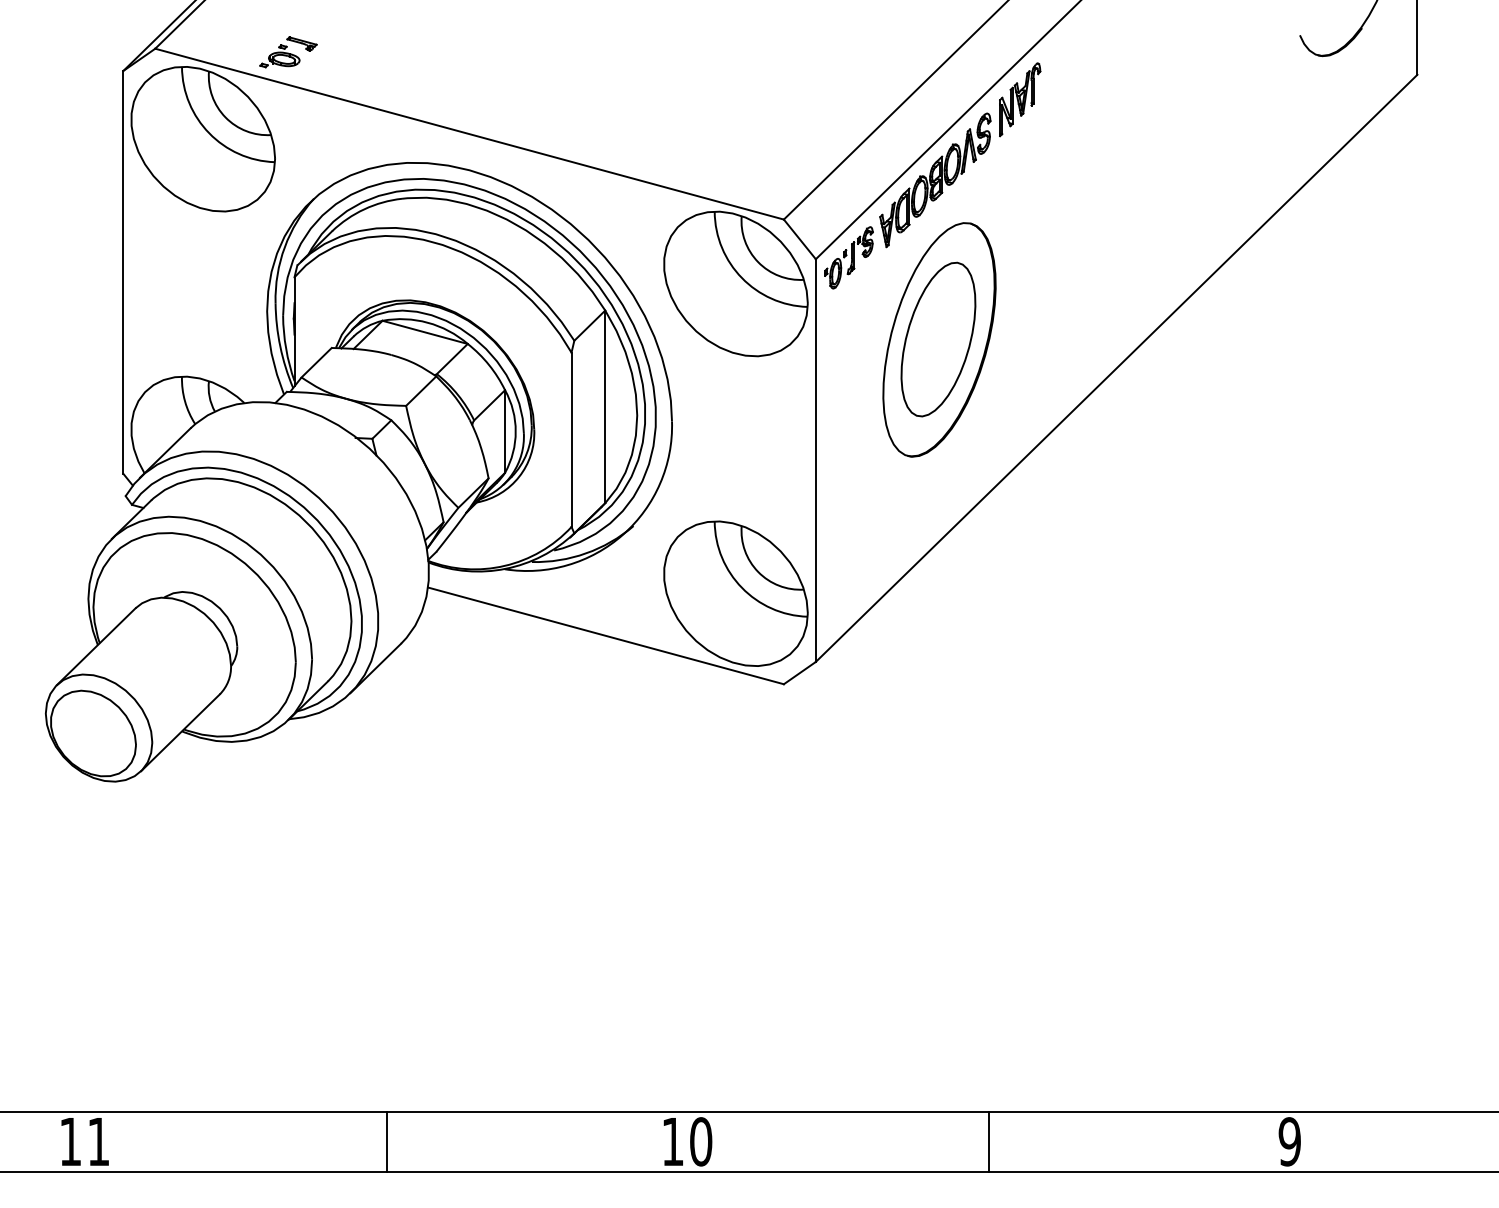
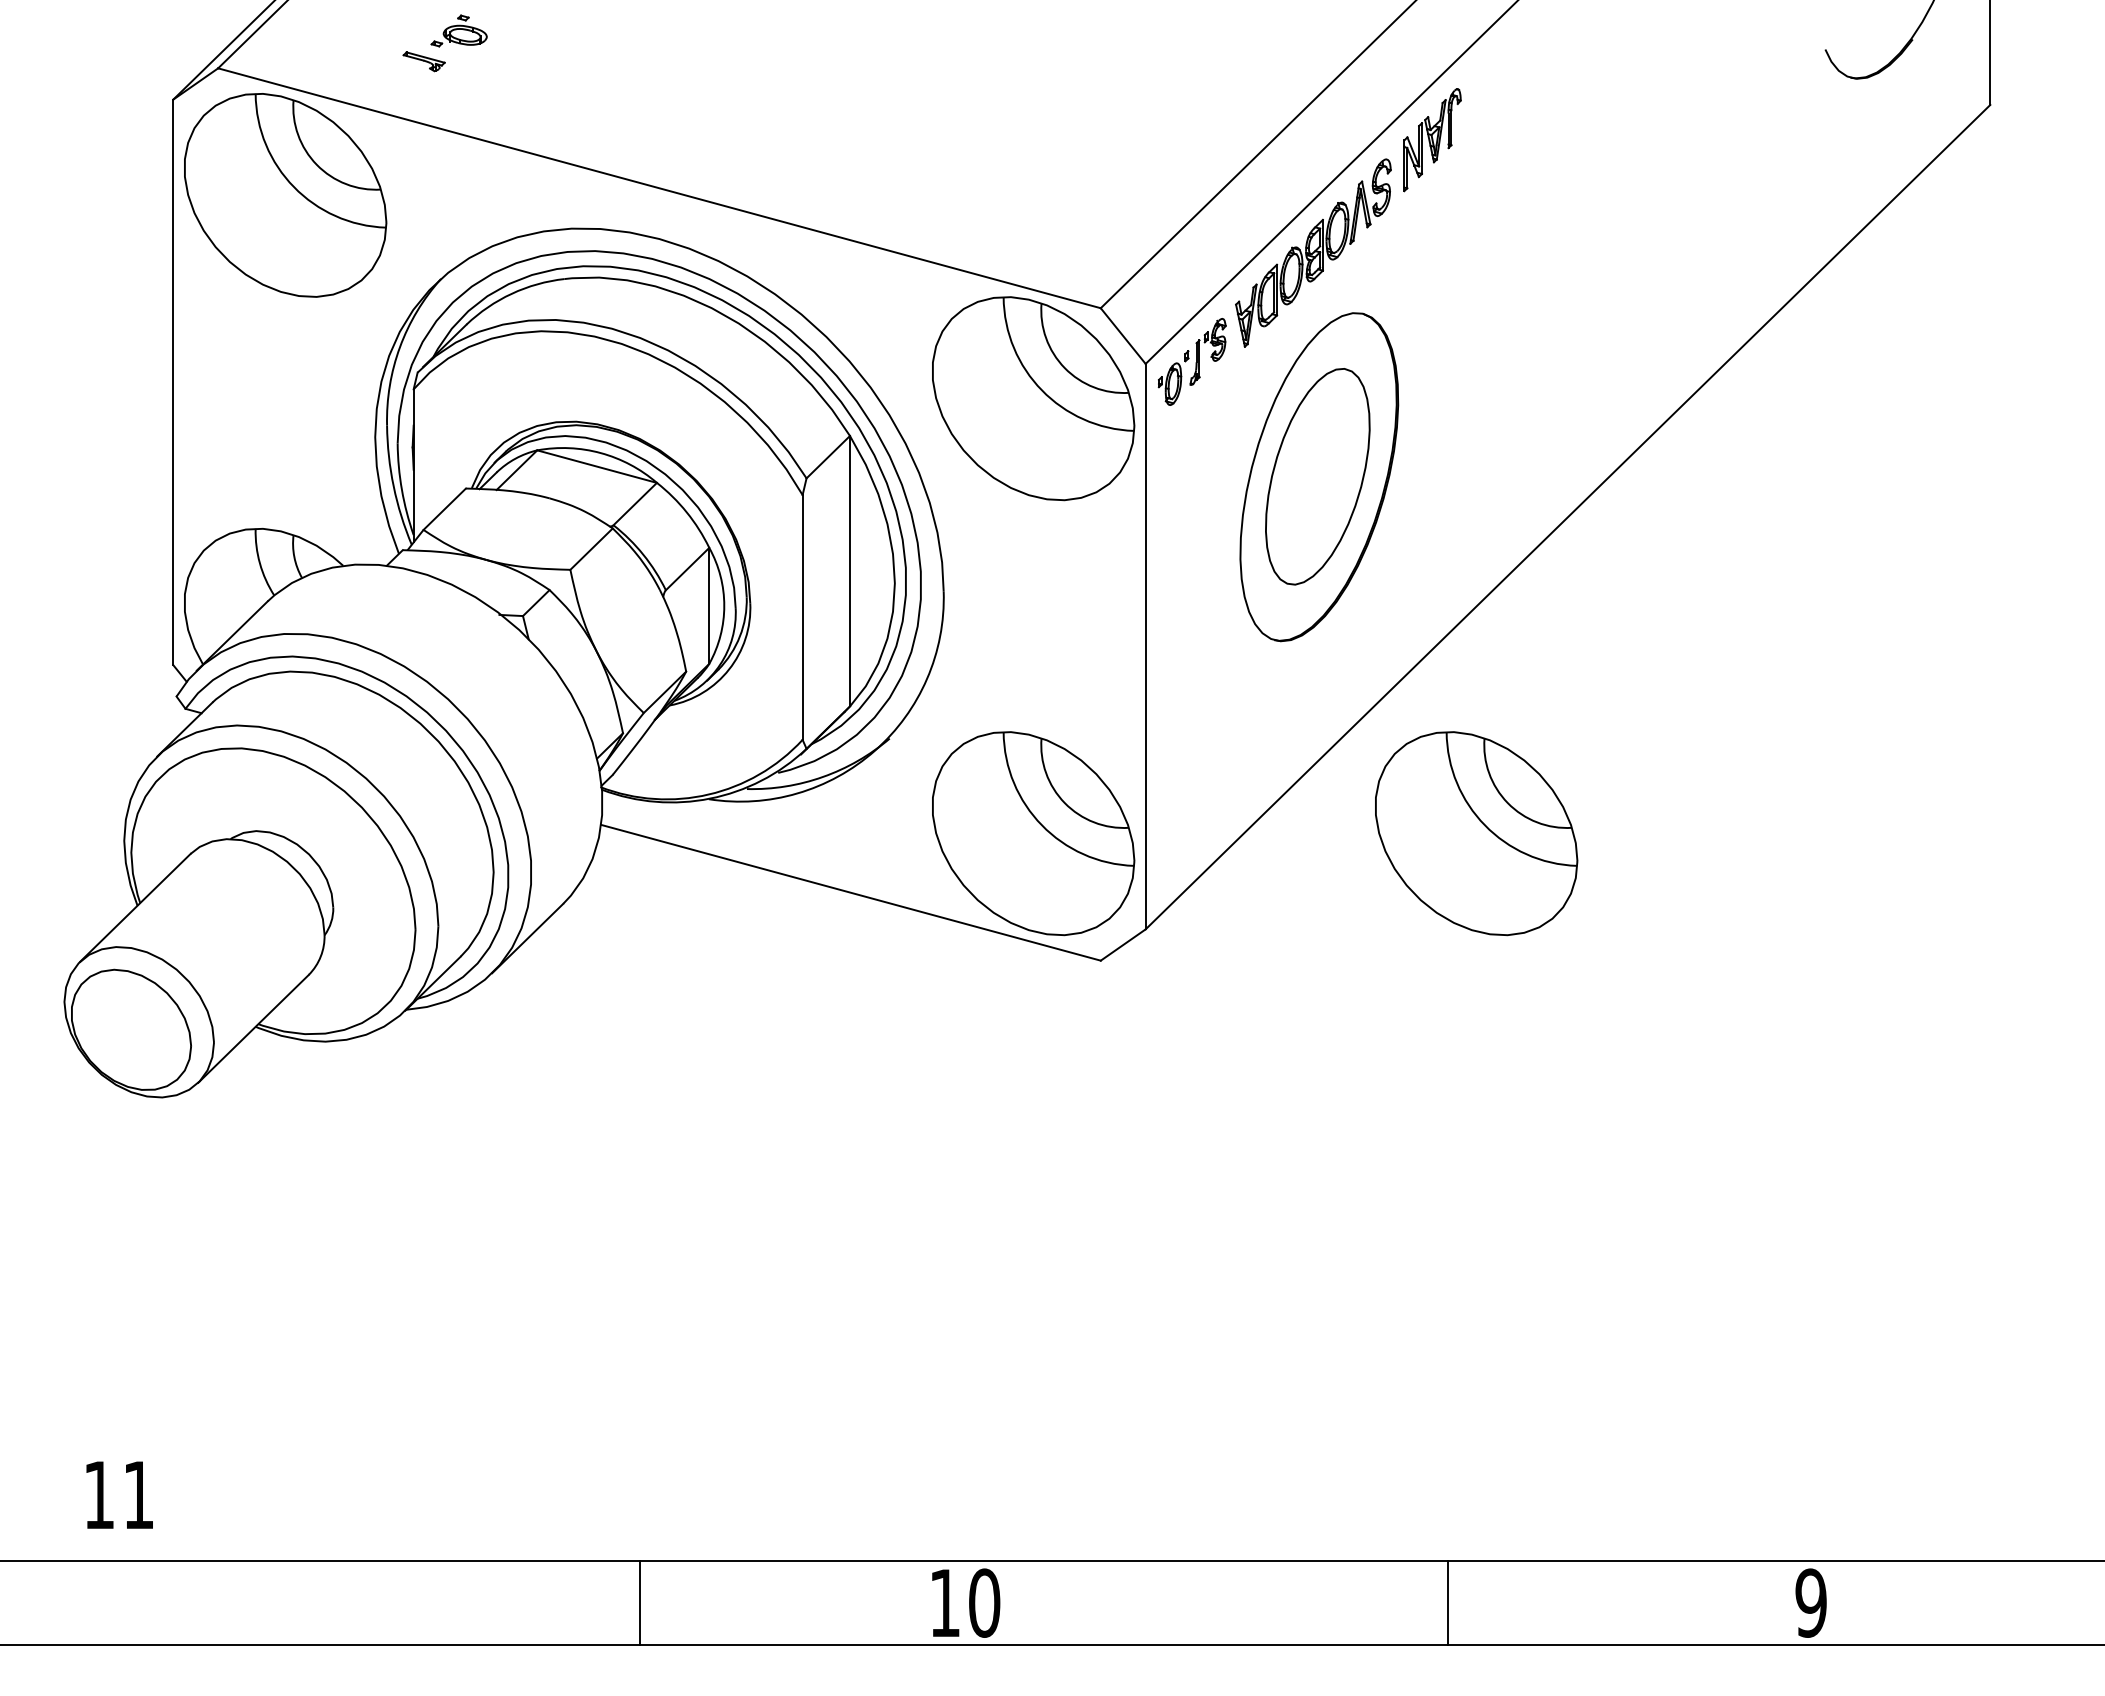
part: (279, 55) -> (458, 30), moved
part: (1051, 593) -> (1476, 833), added
text: (85, 1141) -> (119, 1494), moved
line: (386, 1141) -> (640, 1602), moved
line: (989, 1141) -> (1448, 1602), moved

